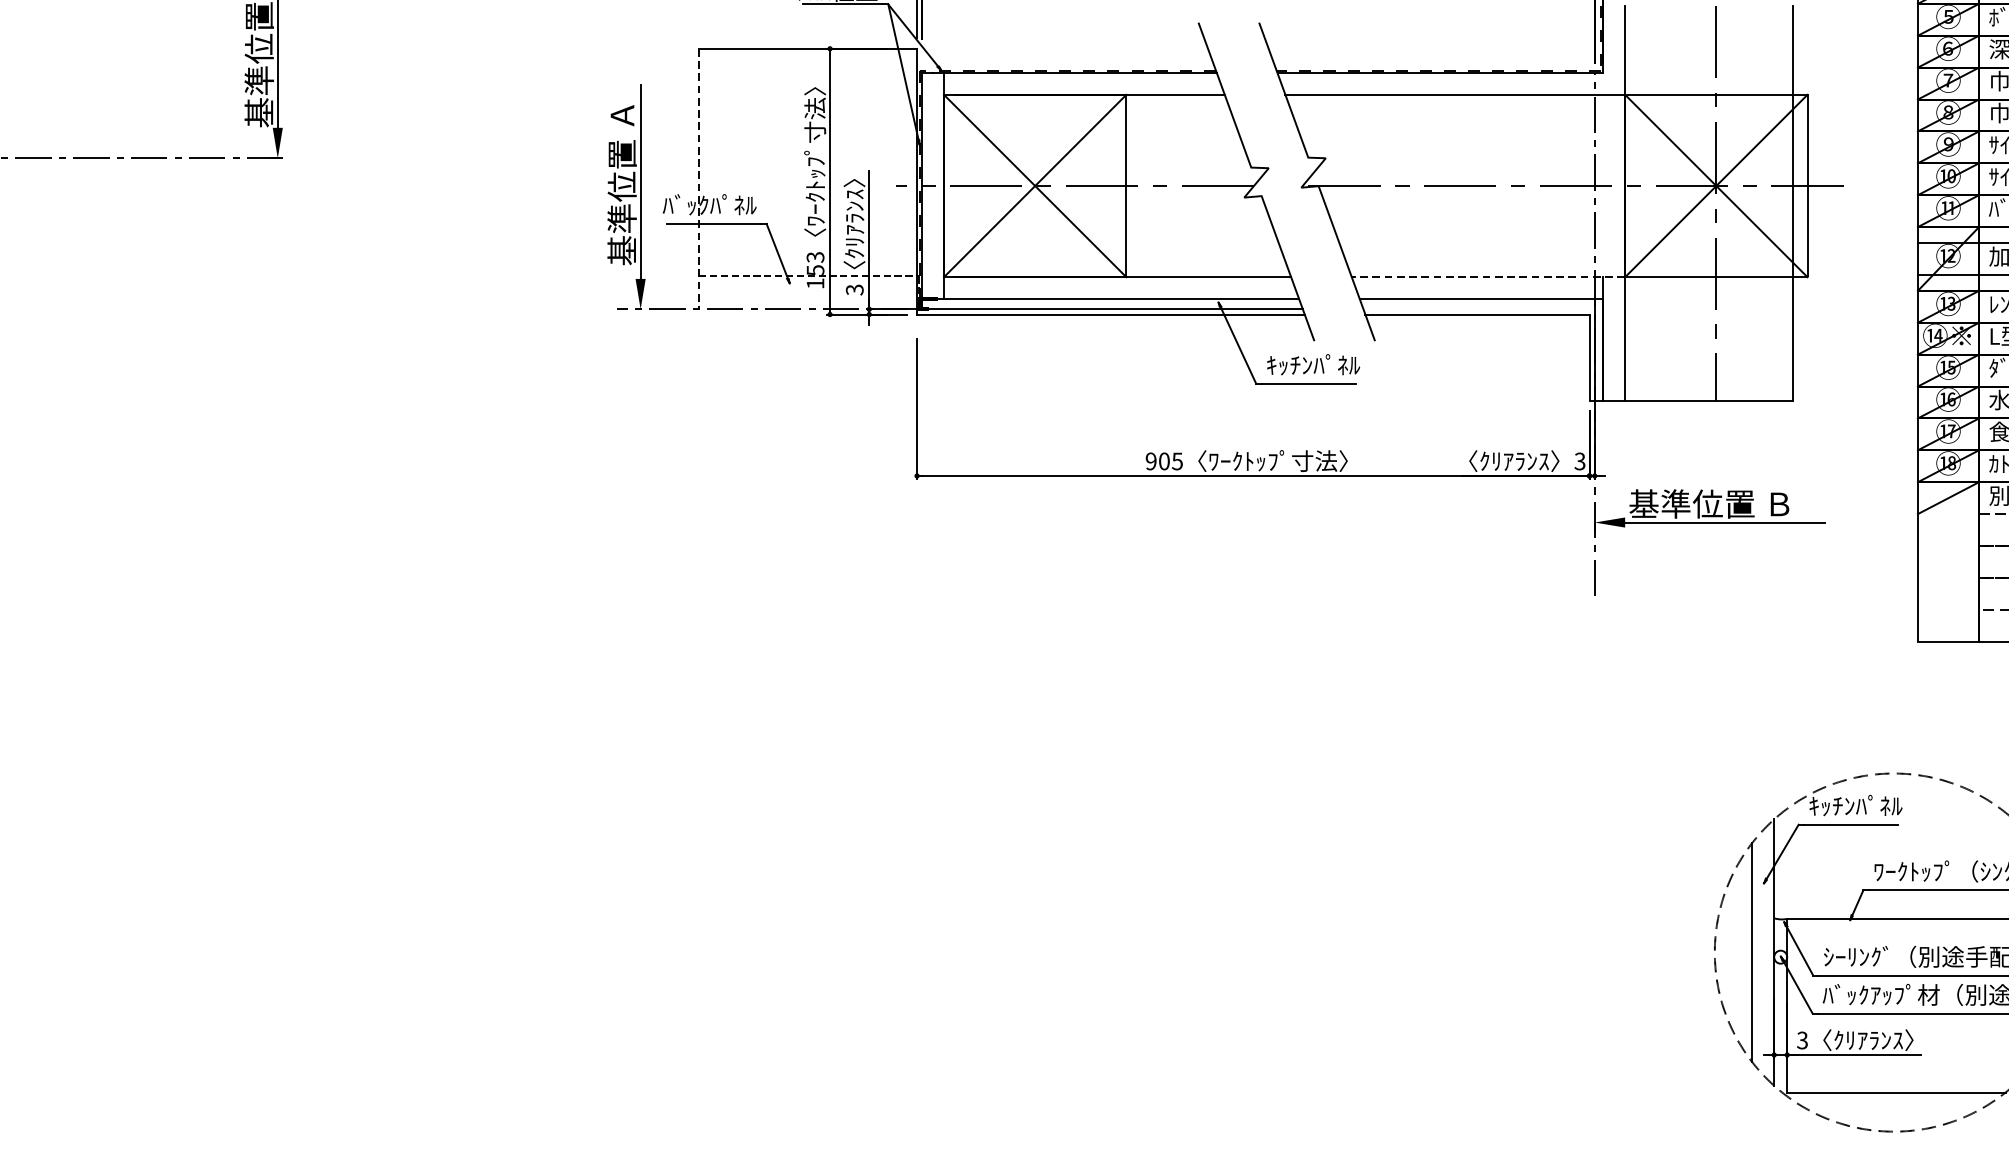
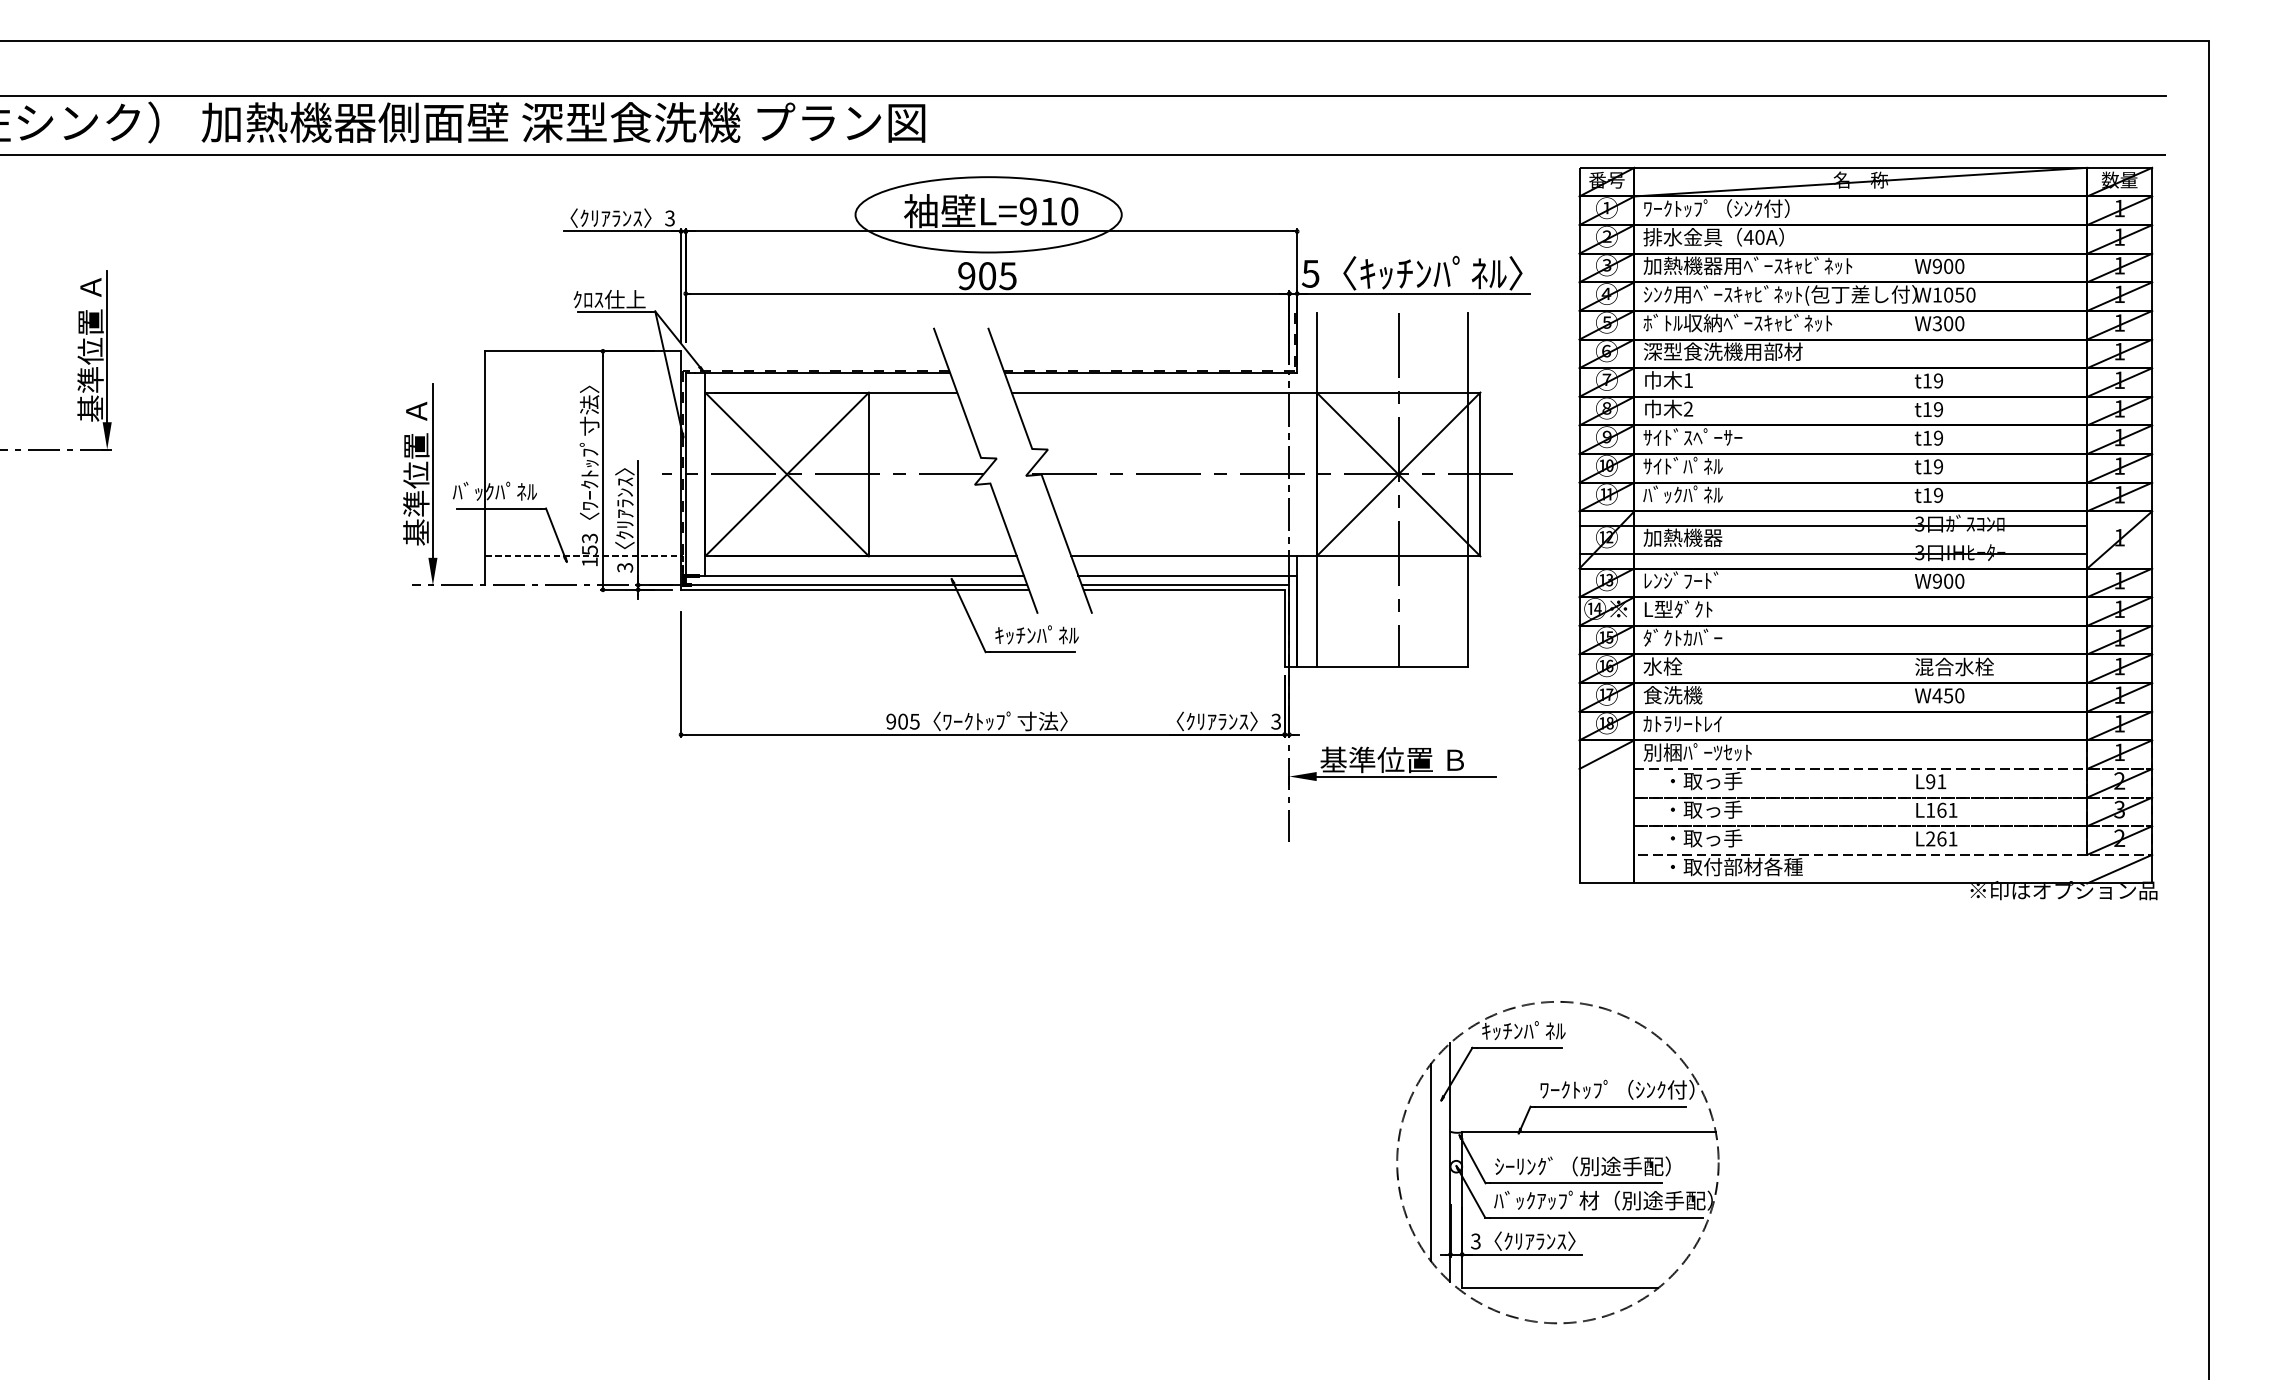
line: (699, 179) -> (485, 468), dashed -> solid
line: (1489, 277) -> (1194, 556), dashed -> solid
line: (1478, 309) -> (1185, 585), added

